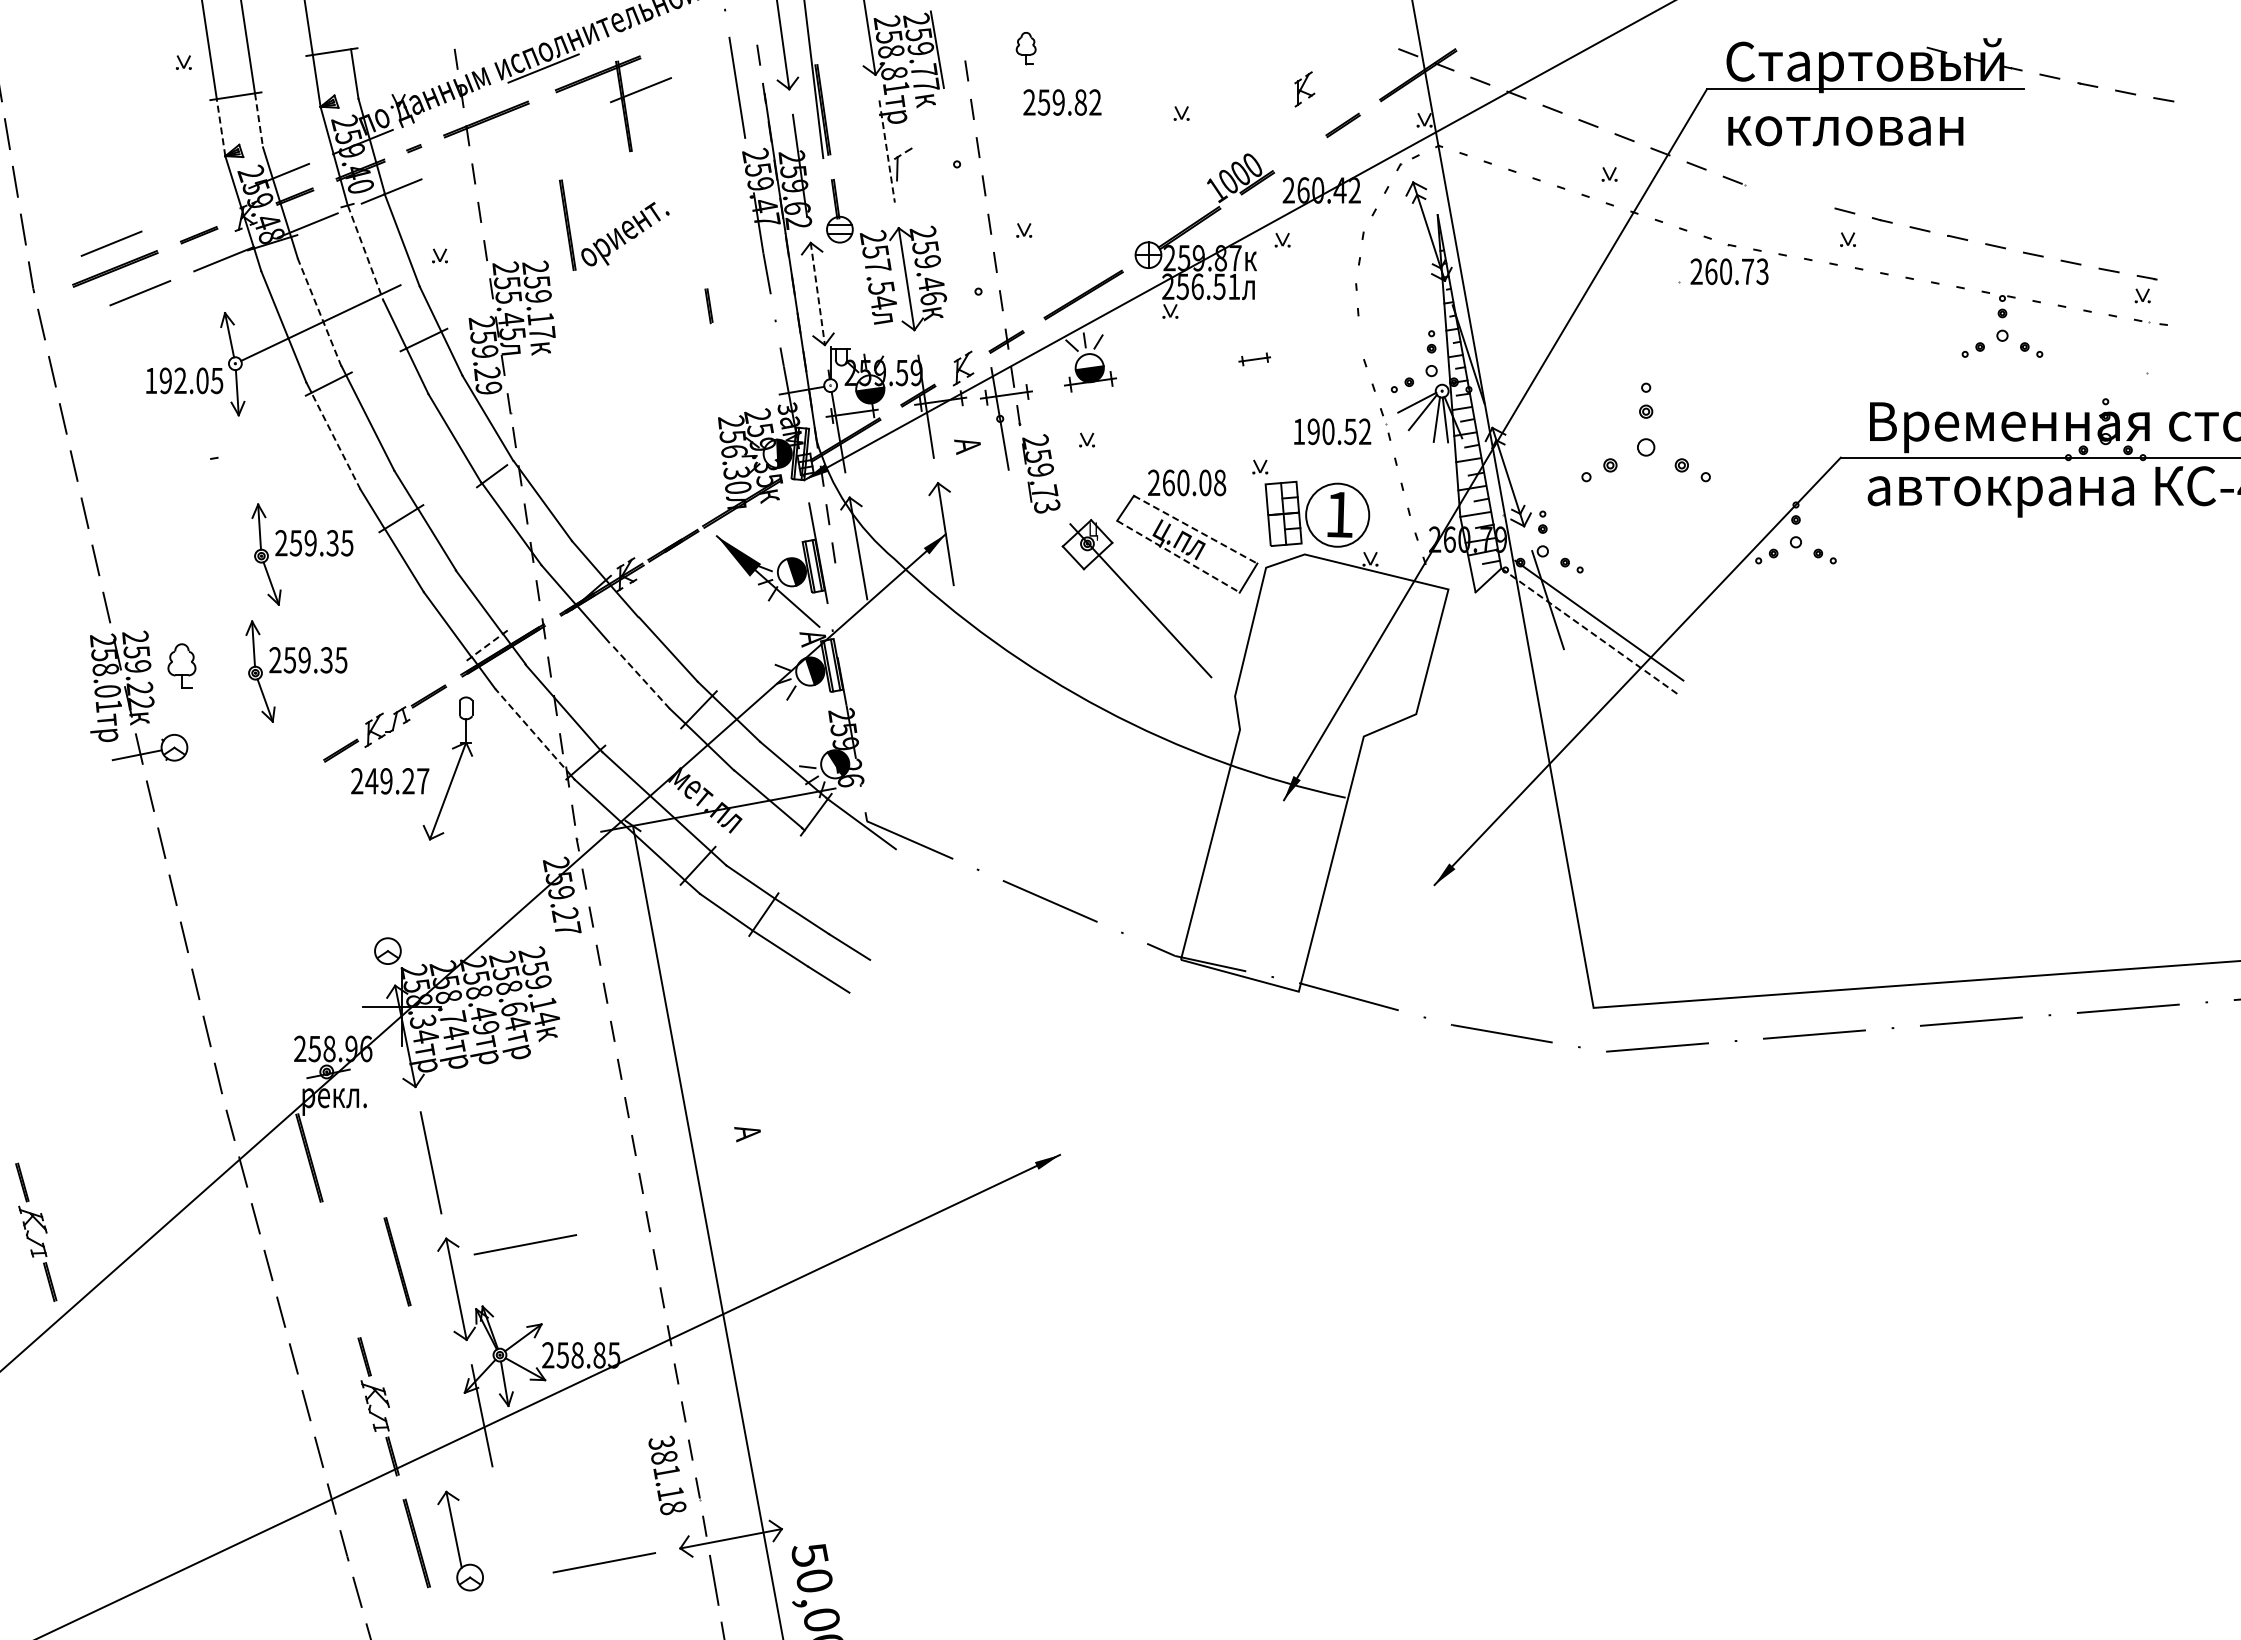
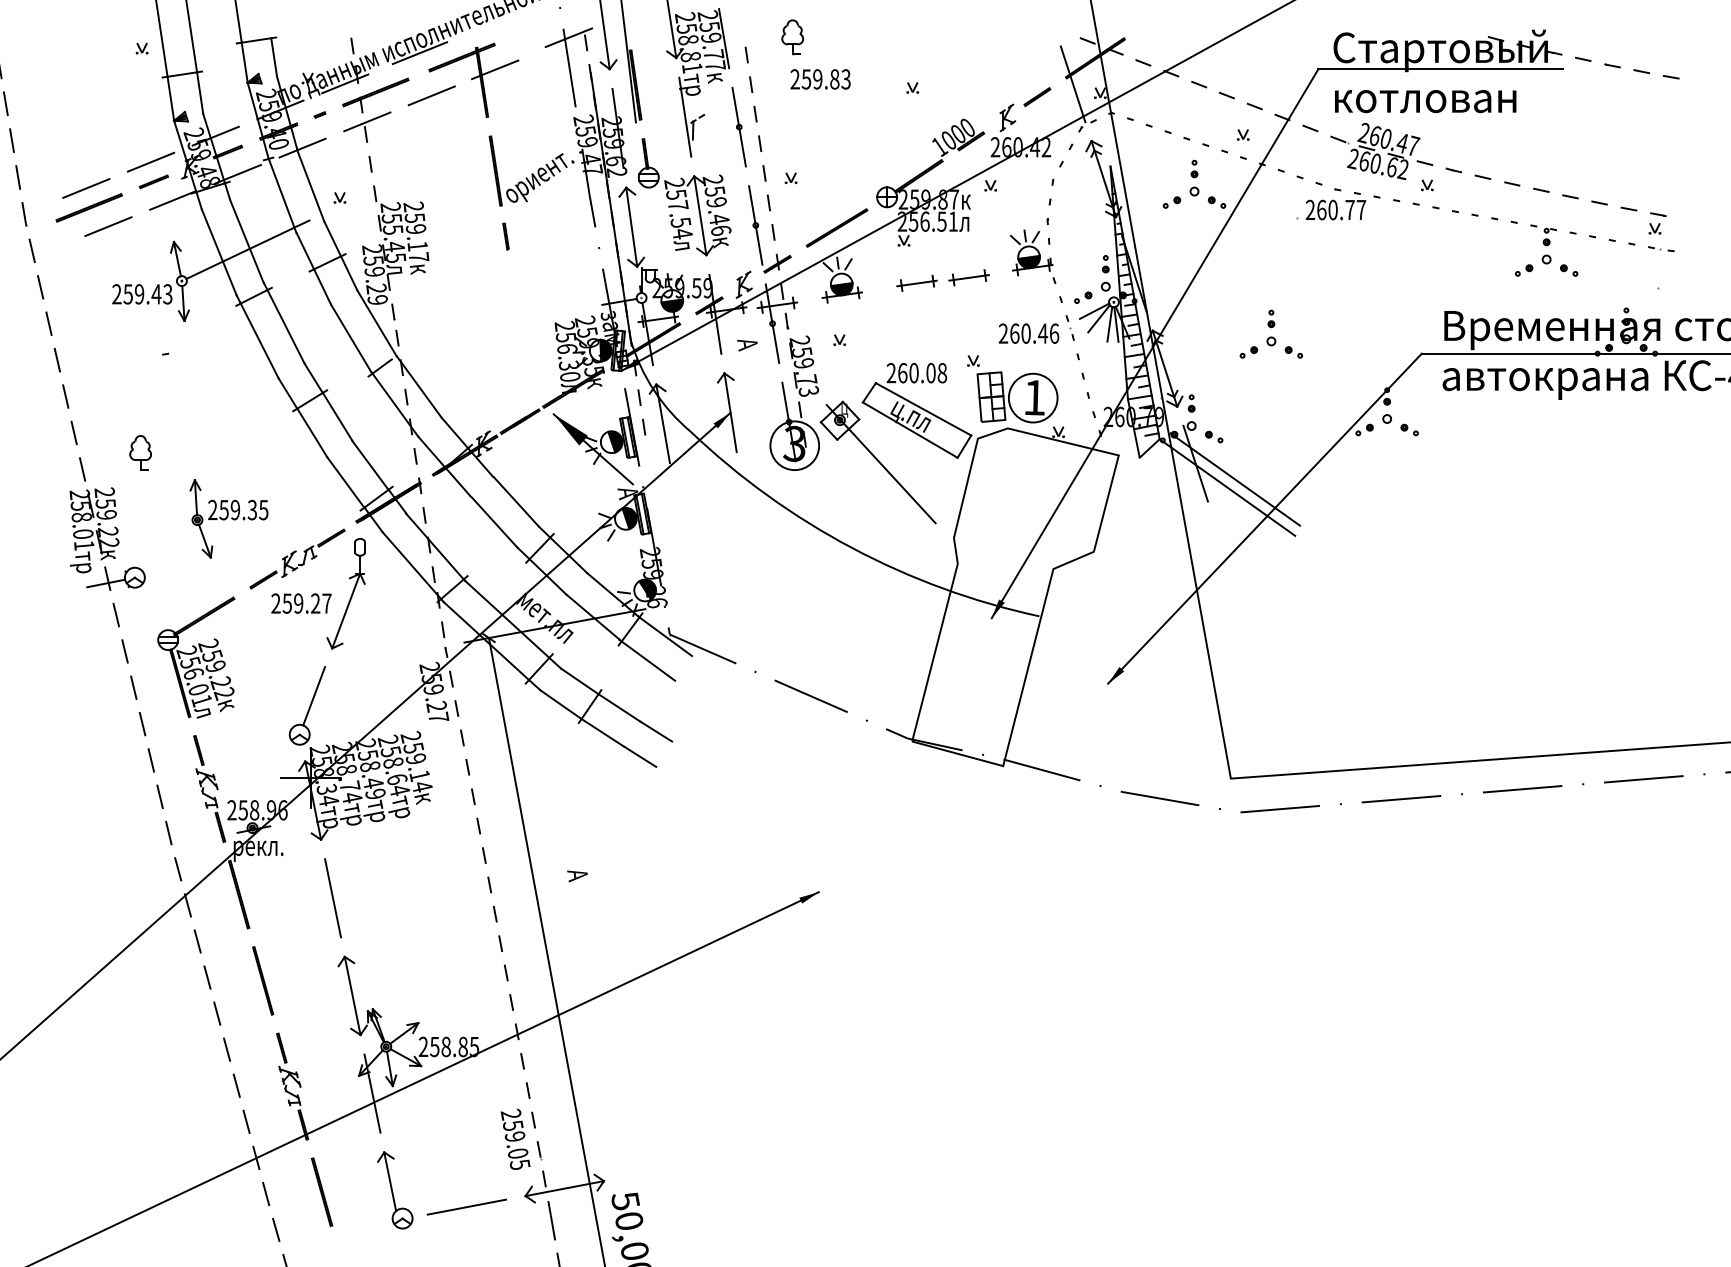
line: (736, 48) -> (568, 37), added
part: (1025, 48) -> (792, 37), size x1.43
part: (1304, 89) -> (1007, 117), moved
text: (1095, 102) -> (846, 79), 259.82 -> 259.83
line: (446, 108) -> (344, 84), added
line: (1389, 108) -> (1073, 84), added
line: (259, 120) -> (200, 93), dashed -> solid
line: (558, 123) -> (431, 95), added
line: (221, 127) -> (171, 98), dashed -> solid
line: (887, 151) -> (685, 117), dashed -> solid
line: (475, 157) -> (367, 121), added
line: (956, 164) -> (738, 127), added
part: (1791, 195) -> (1383, 151), added
line: (195, 209) -> (151, 162), added
part: (614, 224) -> (531, 170), moved
part: (1546, 238) -> (1194, 184), added
line: (366, 254) -> (283, 196), dashed -> solid
text: (1762, 271) -> (1361, 209), 260.73 -> 260.77
line: (978, 291) -> (755, 225), added
line: (817, 293) -> (631, 226), dashed -> solid
part: (708, 306) -> (505, 236), moved
line: (319, 312) -> (246, 241), dashed -> solid
part: (1335, 327) -> (1031, 253), added
part: (1254, 359) -> (968, 277), size x1.67
part: (1186, 366) -> (916, 283), added
text: (184, 380) -> (142, 294), 192.05 -> 259.43
text: (1332, 431) -> (1029, 333), 190.52 -> 260.46
part: (1645, 432) -> (1270, 334), size x0.62
line: (335, 440) -> (259, 340), dashed -> solid
line: (1195, 529) -> (923, 409), dashed -> solid
part: (1028, 551) -> (794, 426), added
part: (302, 554) -> (233, 428), removed
line: (1178, 556) -> (910, 429), dashed -> solid
line: (1590, 631) -> (1228, 487), dashed -> solid
line: (487, 645) -> (376, 498), dashed -> solid
part: (181, 665) -> (140, 452), moved
line: (640, 676) -> (494, 522), dashed -> solid
line: (533, 732) -> (412, 565), dashed -> solid
text: (371, 781) -> (287, 603), 249.27 -> 259.27
part: (253, 851) -> (195, 657), added
line: (838, 855) -> (647, 660), added
line: (406, 901) -> (314, 696), added
part: (41, 1226) -> (213, 784), moved
line: (525, 1244) -> (405, 961), removed
part: (397, 1261) -> (263, 980), moved
text: (667, 1475) -> (515, 1139), 381.18 -> 259.05
part: (460, 1540) -> (395, 1189), moved

